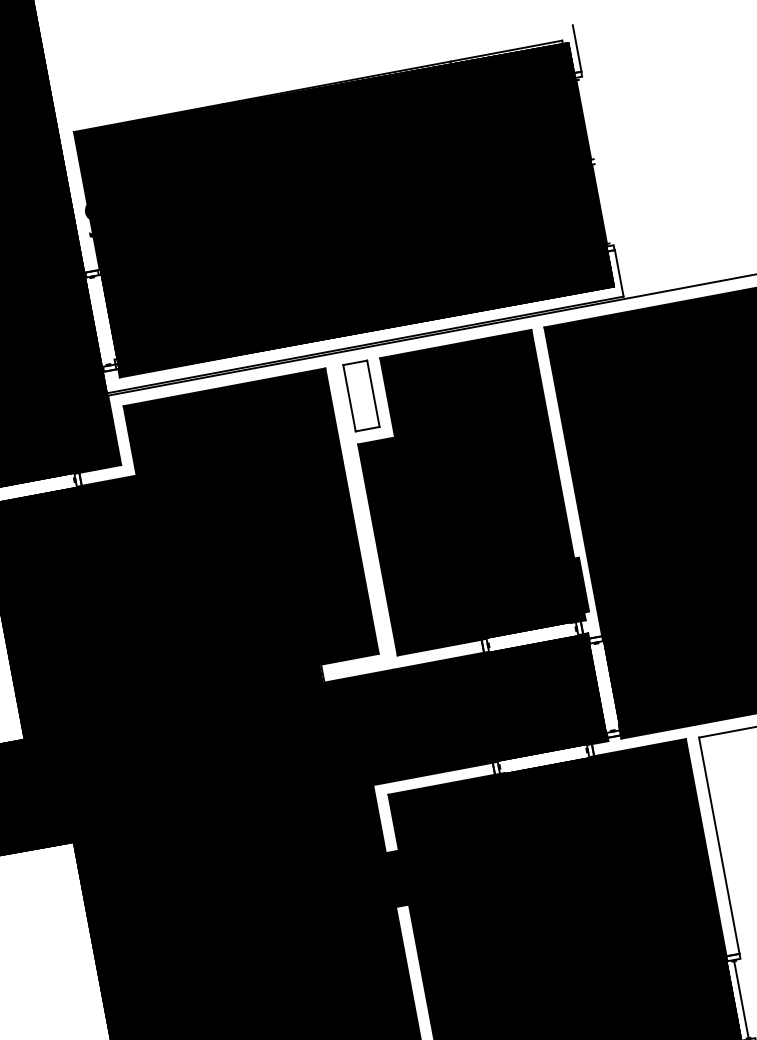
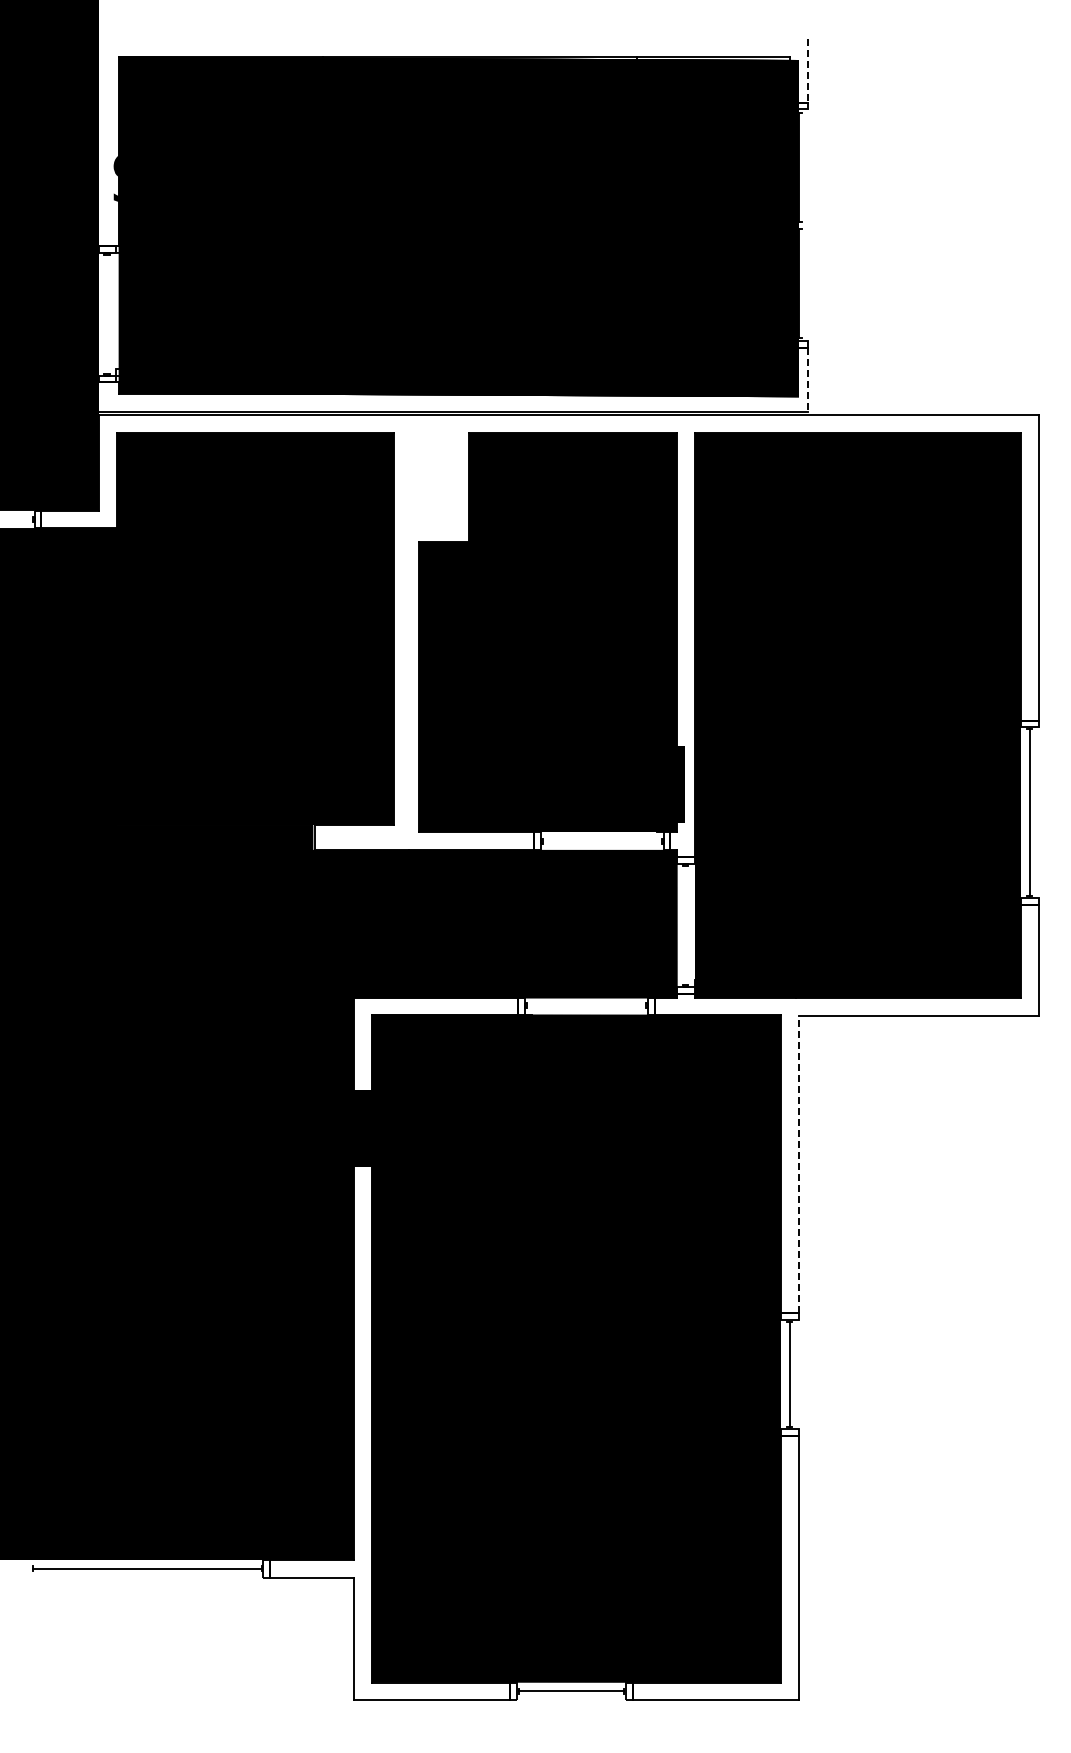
line: (576, 48) -> (807, 70), solid -> dashed
line: (618, 273) -> (807, 379), solid -> dashed
part: (361, 395) -> (435, 478), removed
line: (719, 845) -> (798, 1164), solid -> dashed

